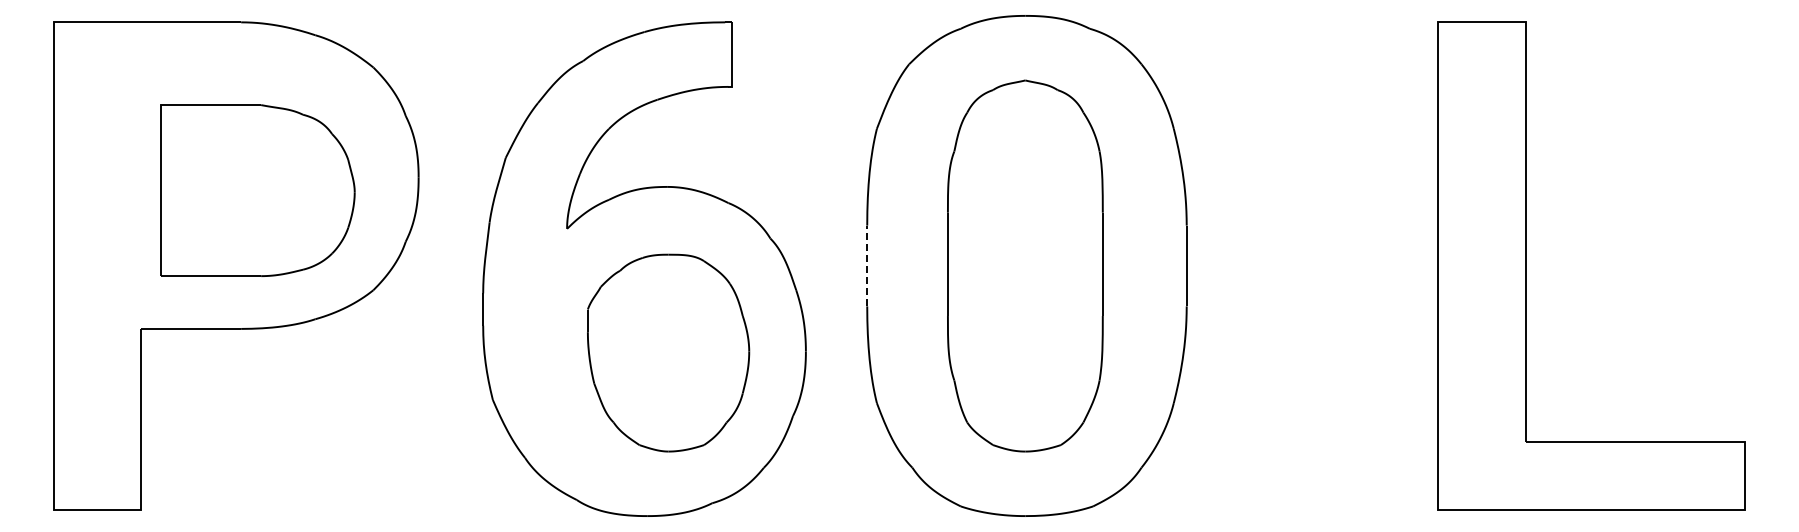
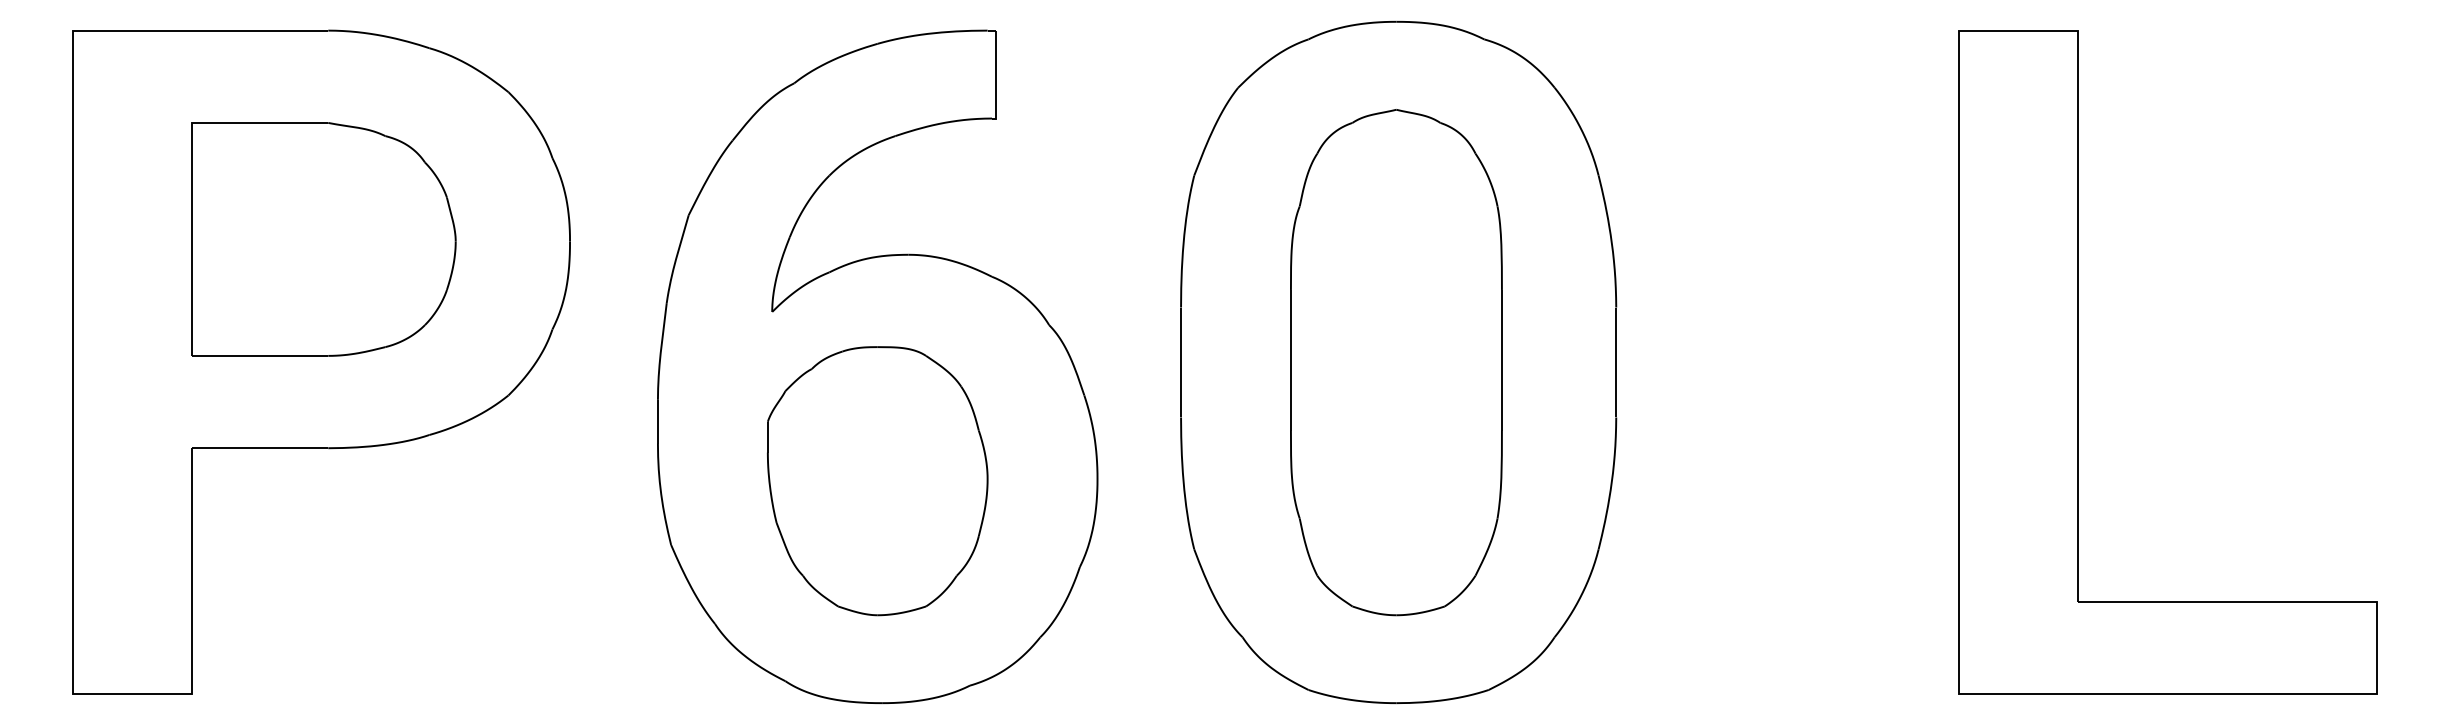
part: (257, 190) -> (323, 239), moved
line: (867, 265) -> (1181, 361), dashed -> solid
part: (668, 352) -> (877, 480), moved

